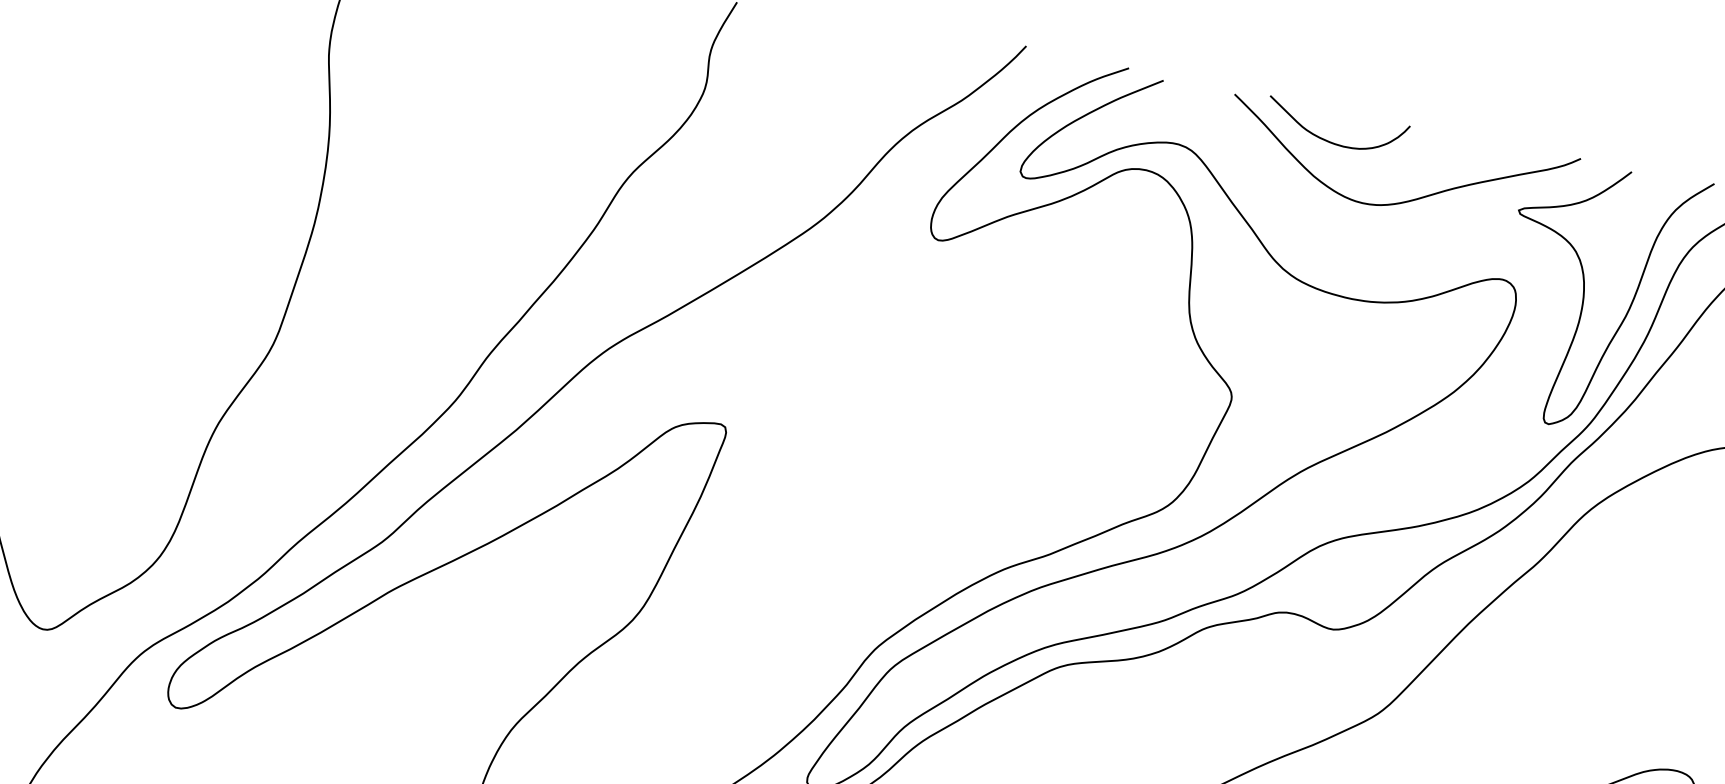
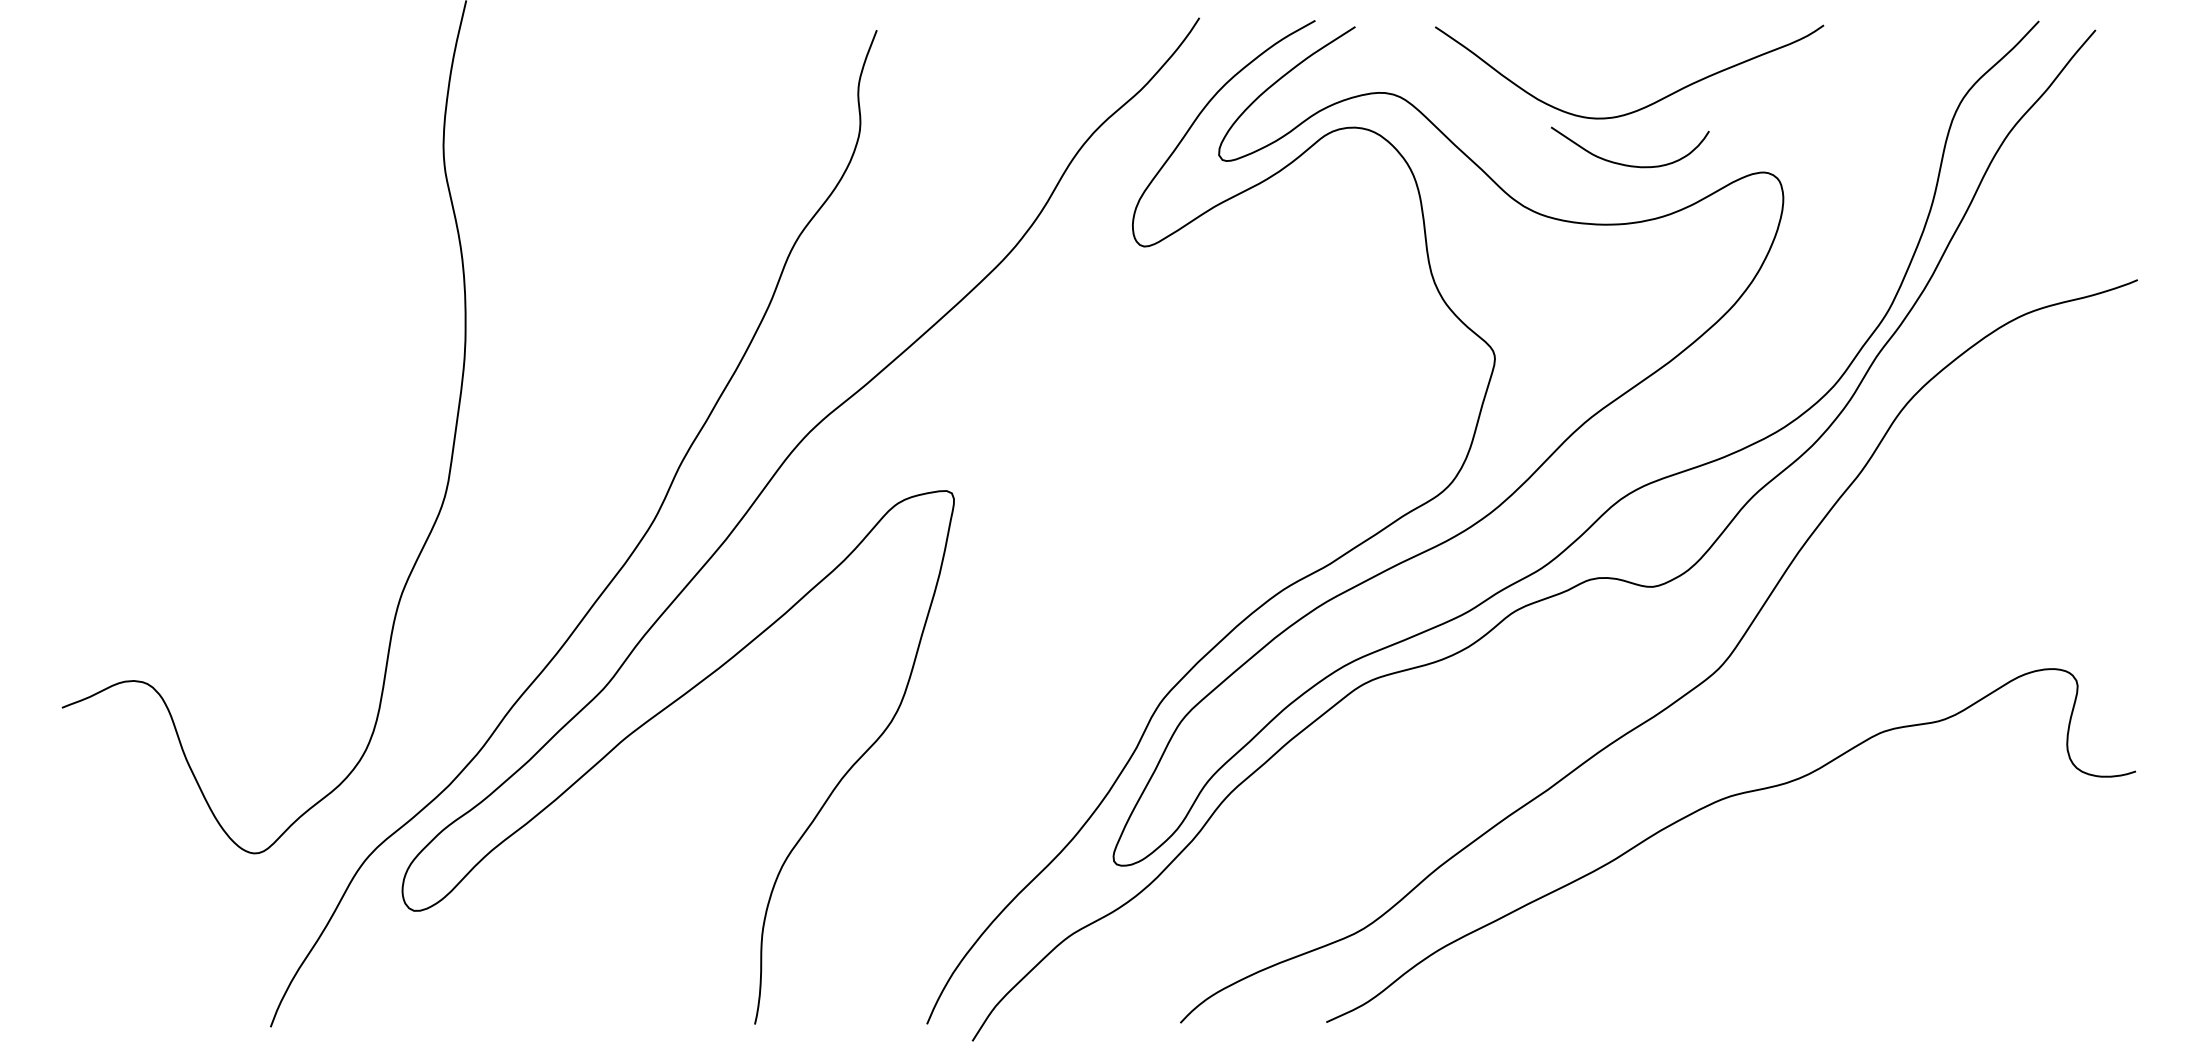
curve: (1331, 141) -> (1627, 164), moved
curve: (1584, 295) -> (1856, 172), removed

